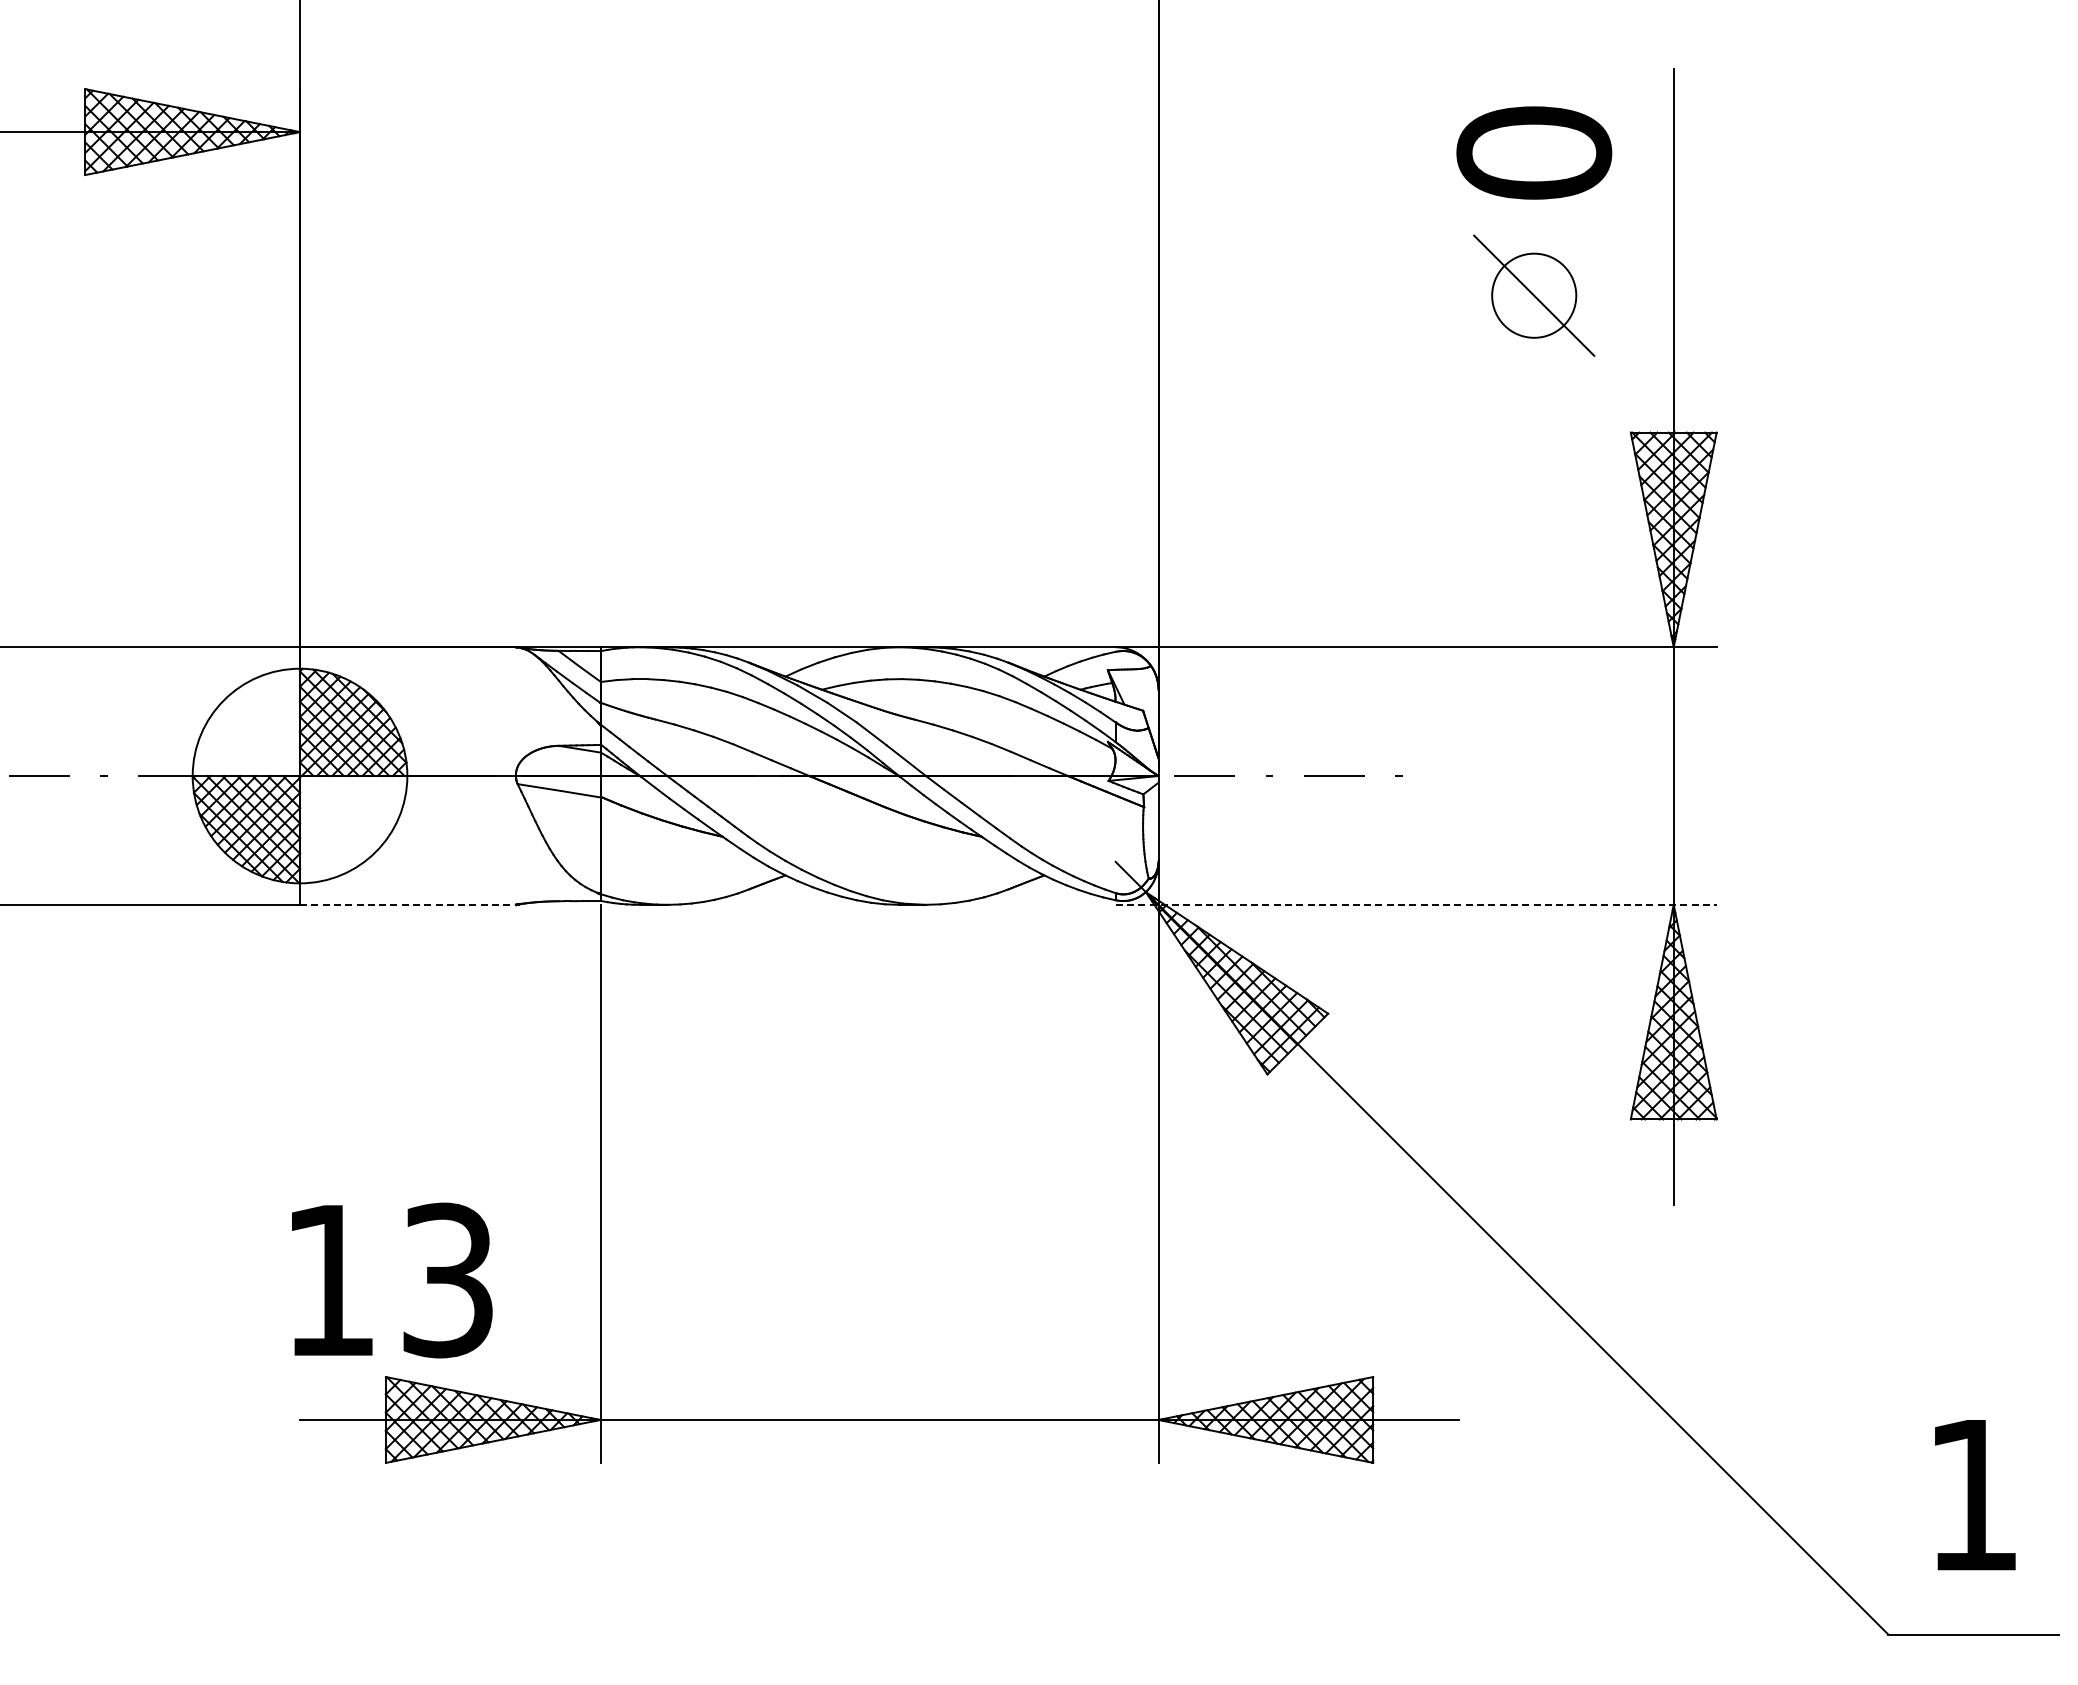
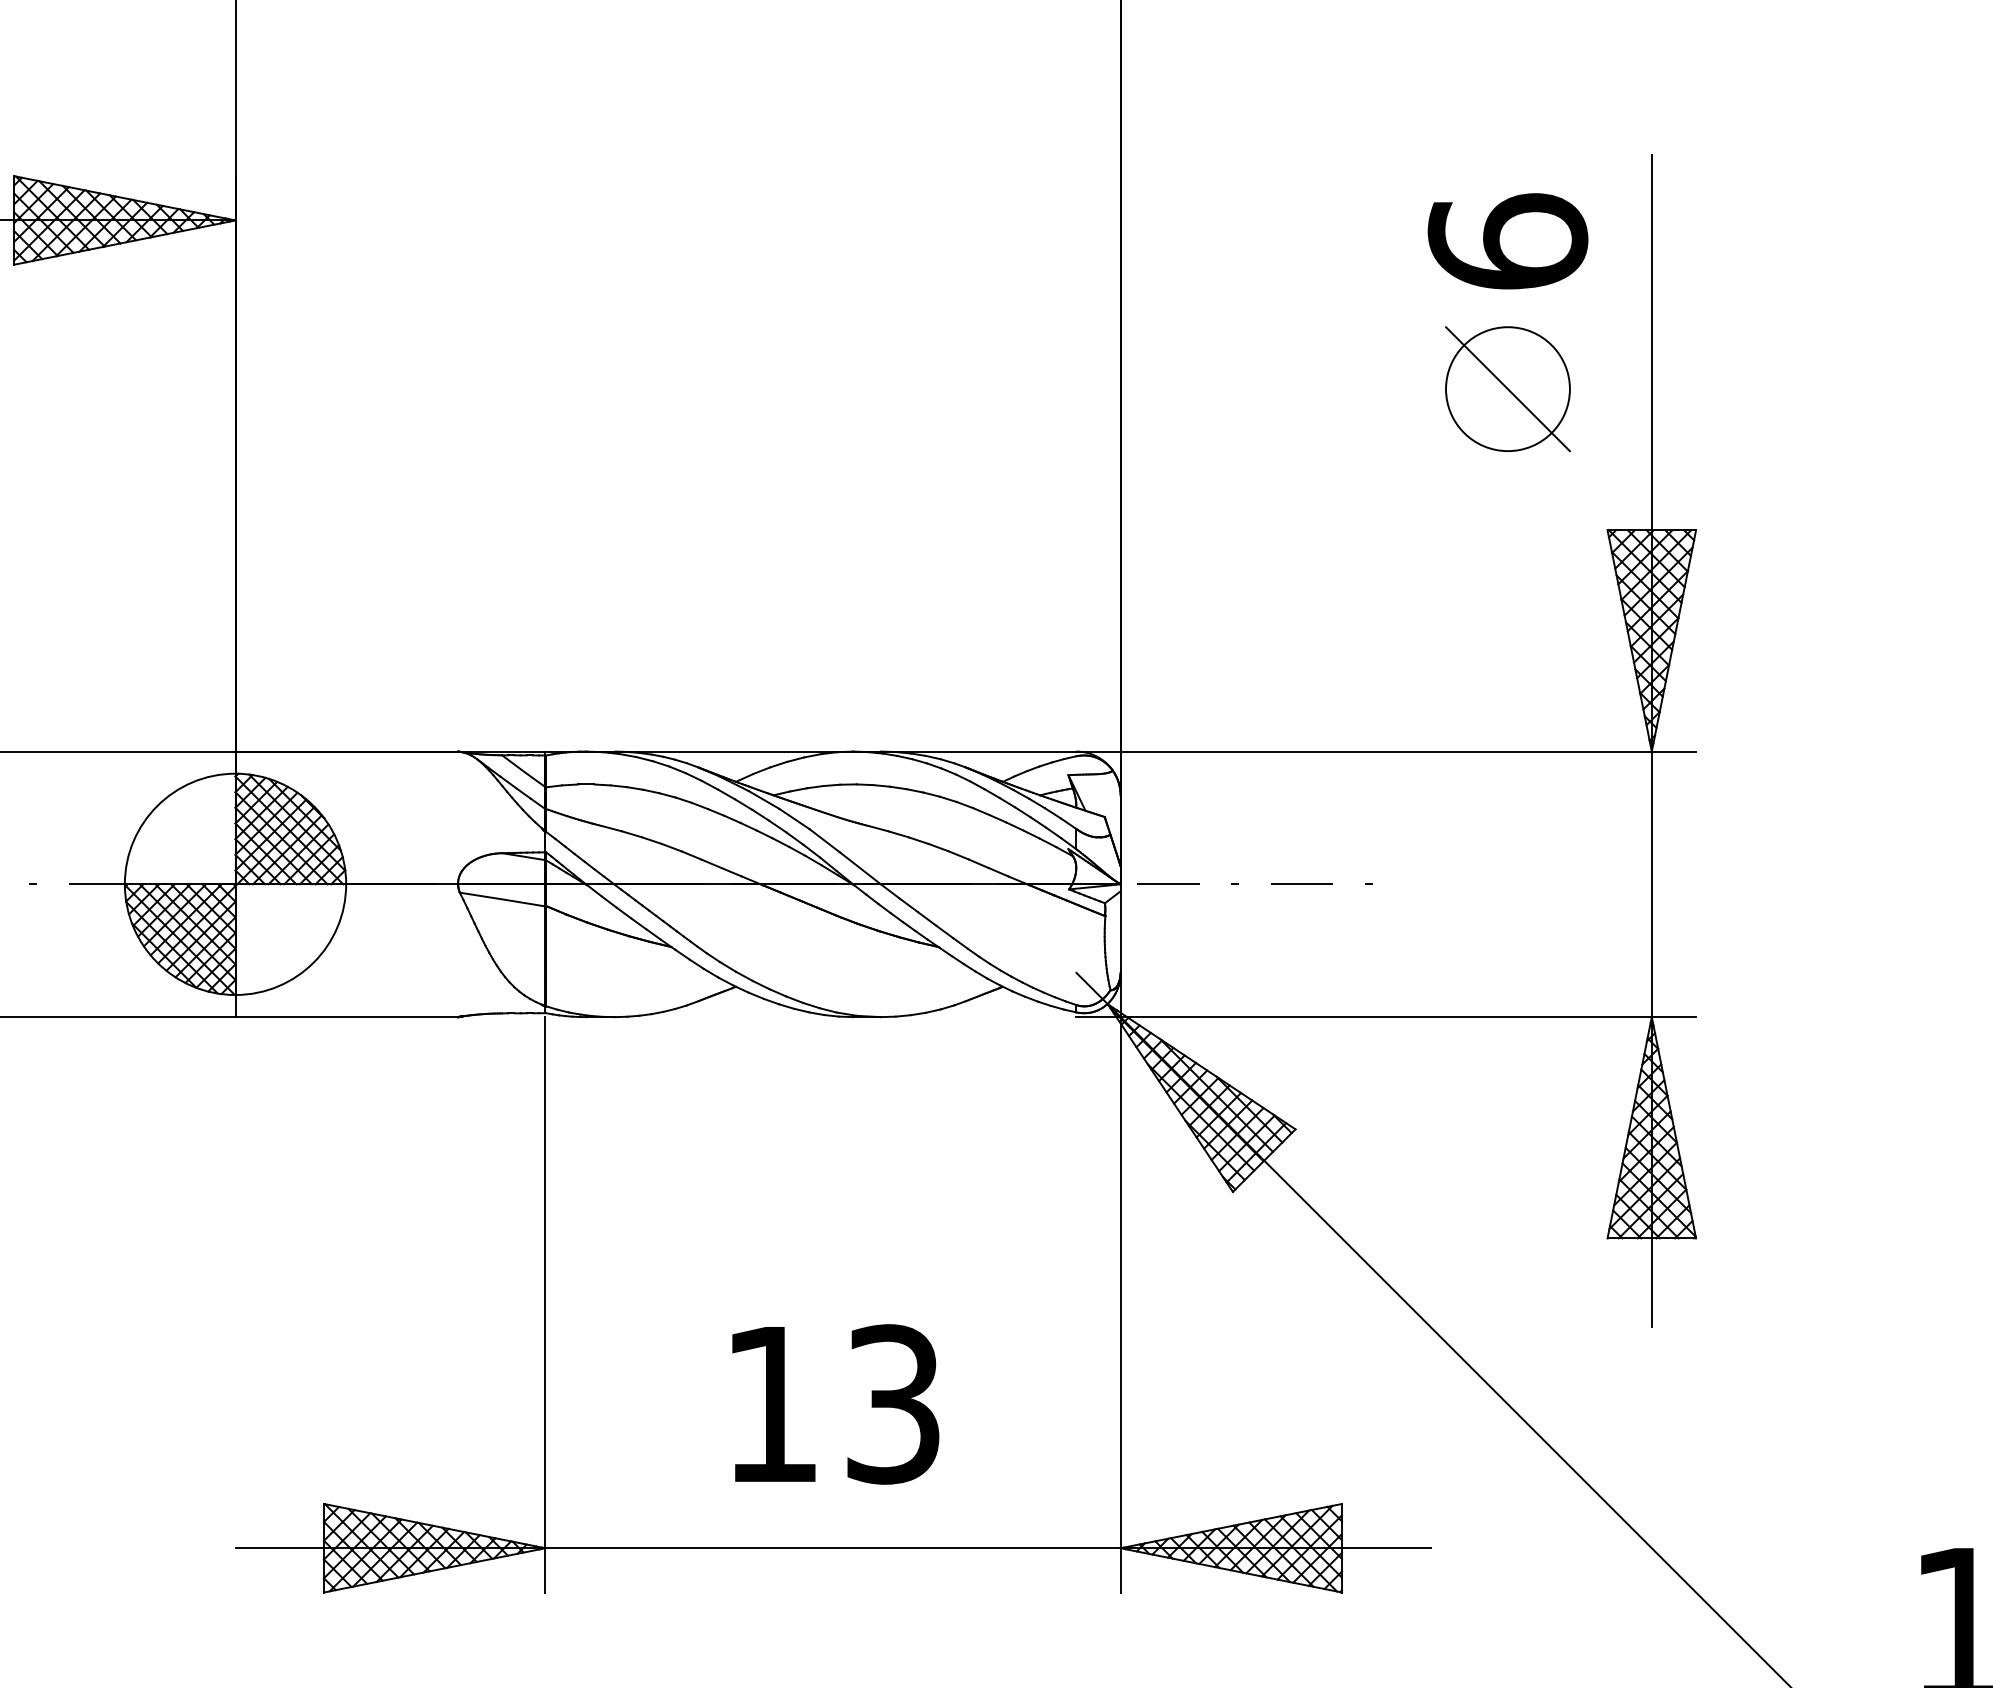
text: (1534, 152) -> (1508, 241), 0 -> 6
circle: (1534, 295) -> (1508, 388), size x1.43
line: (407, 904) -> (346, 1016), dashed -> solid
line: (1416, 904) -> (1386, 1016), dashed -> solid
text: (392, 1280) -> (836, 1404), moved

